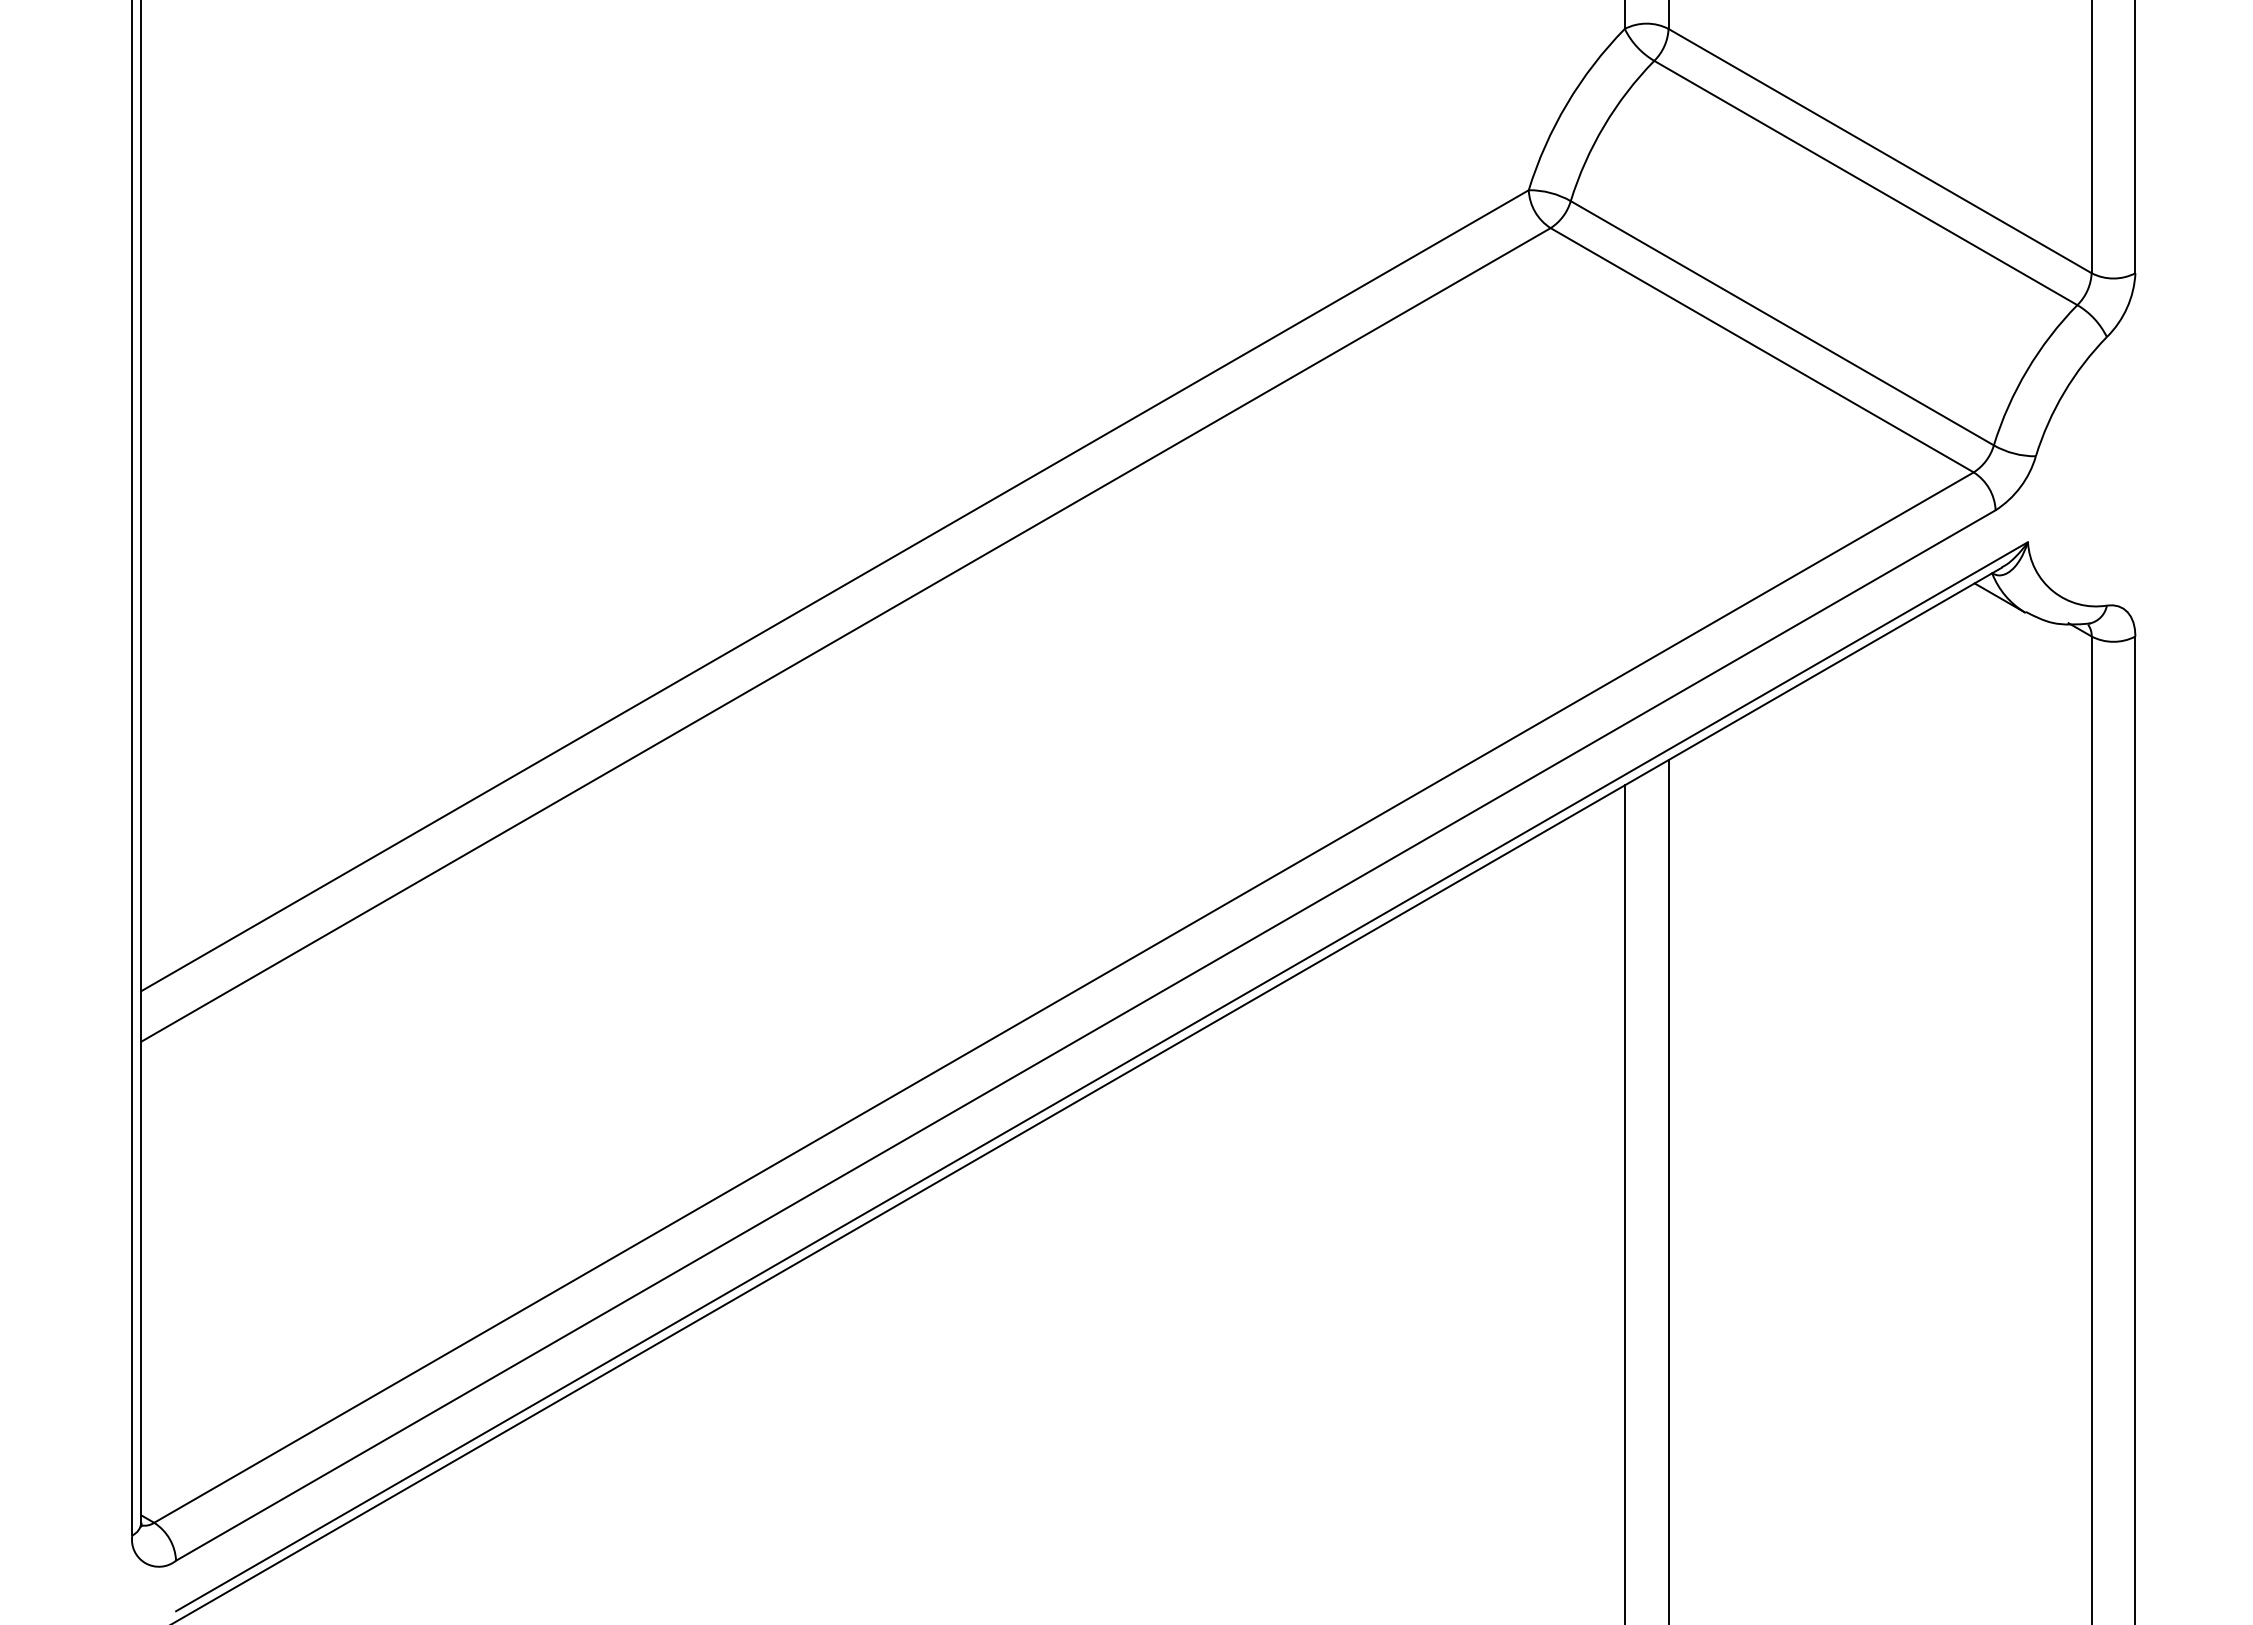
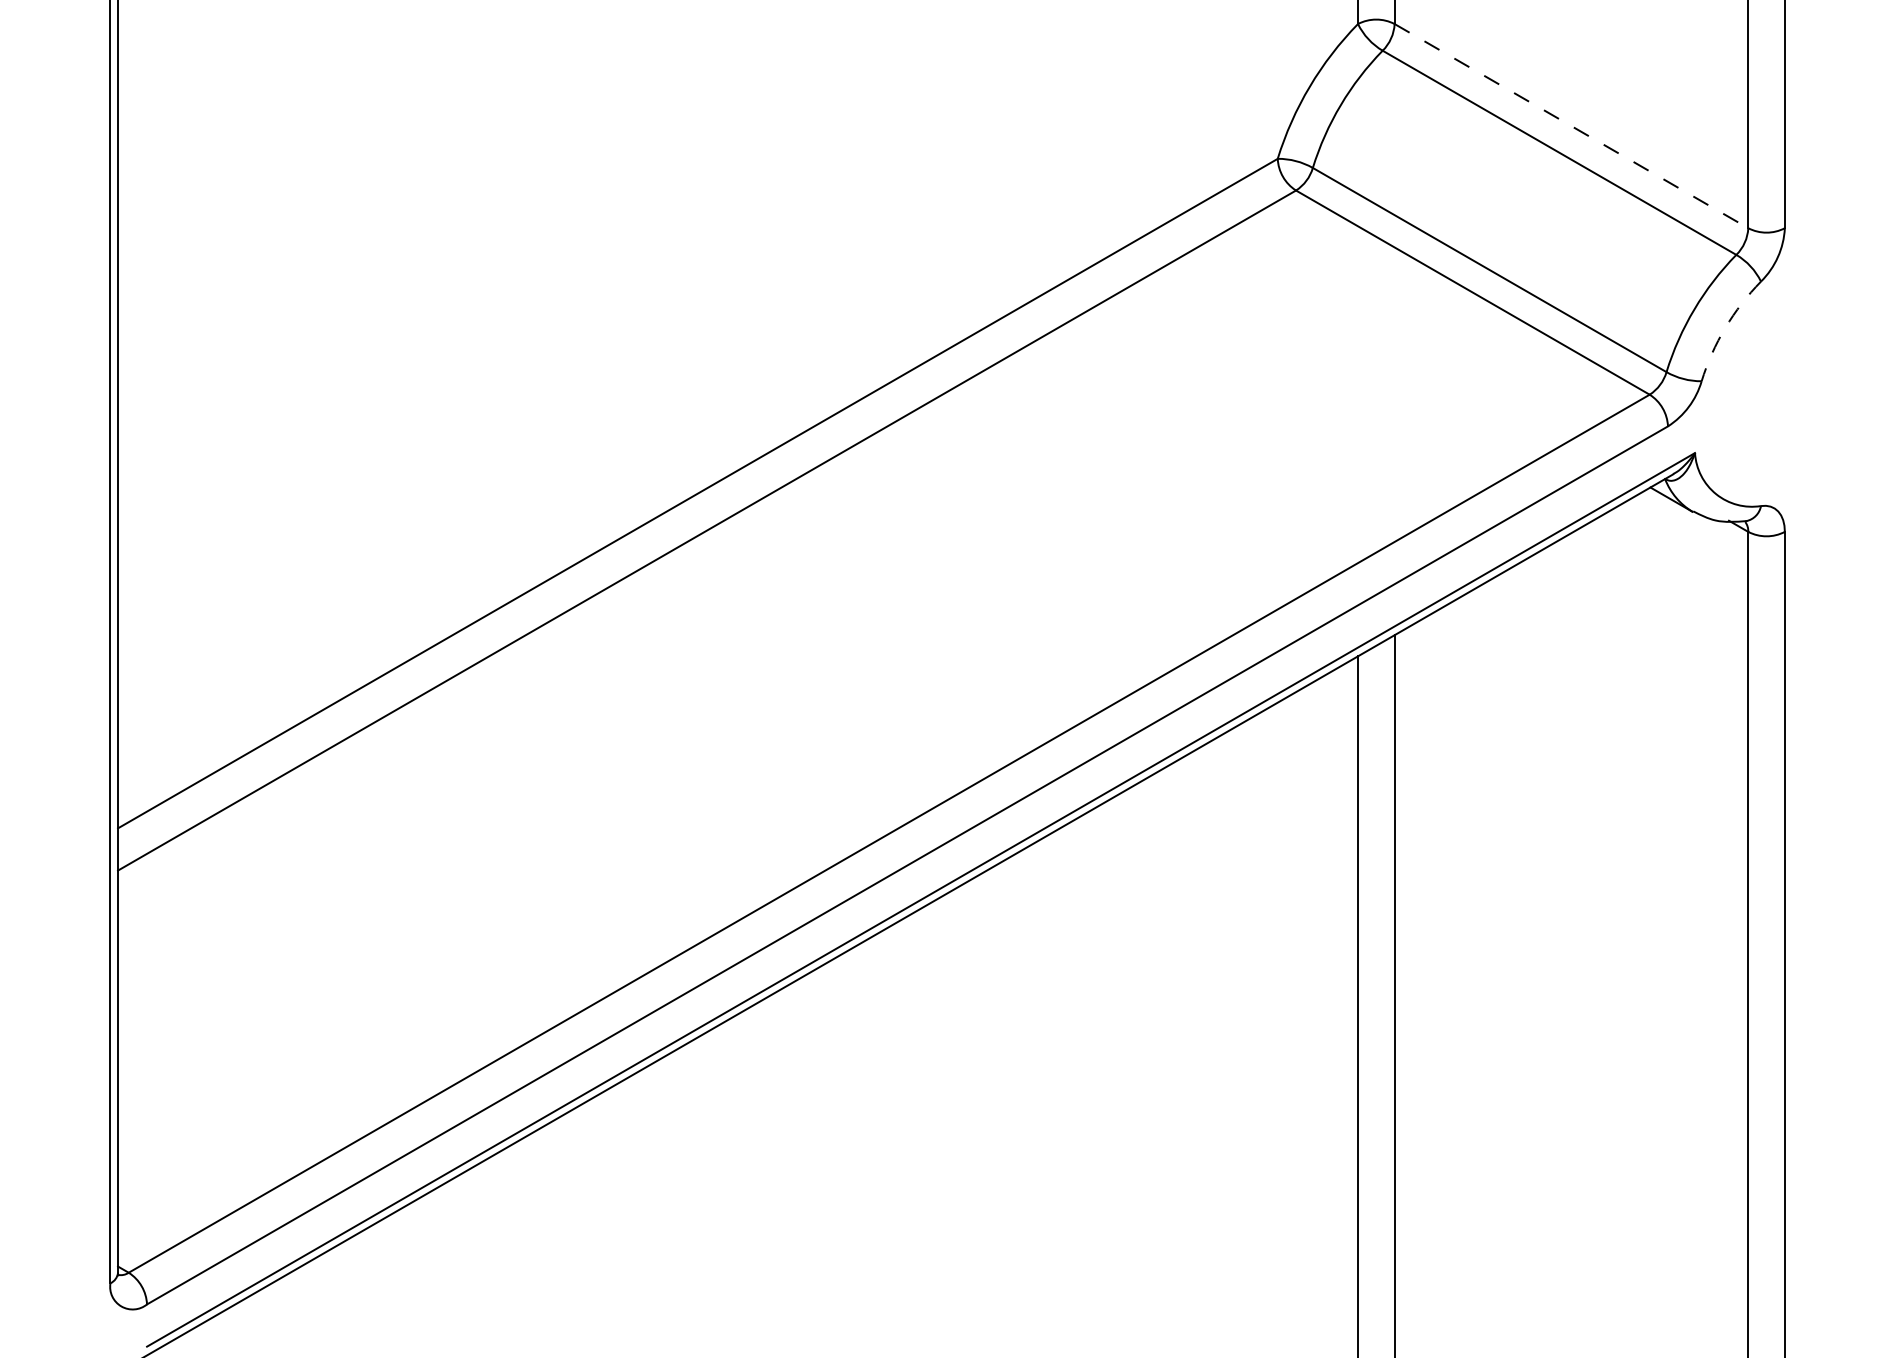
line: (1880, 151) -> (1571, 126), solid -> dashed
arc: (2064, 392) -> (1725, 327), solid -> dashed

